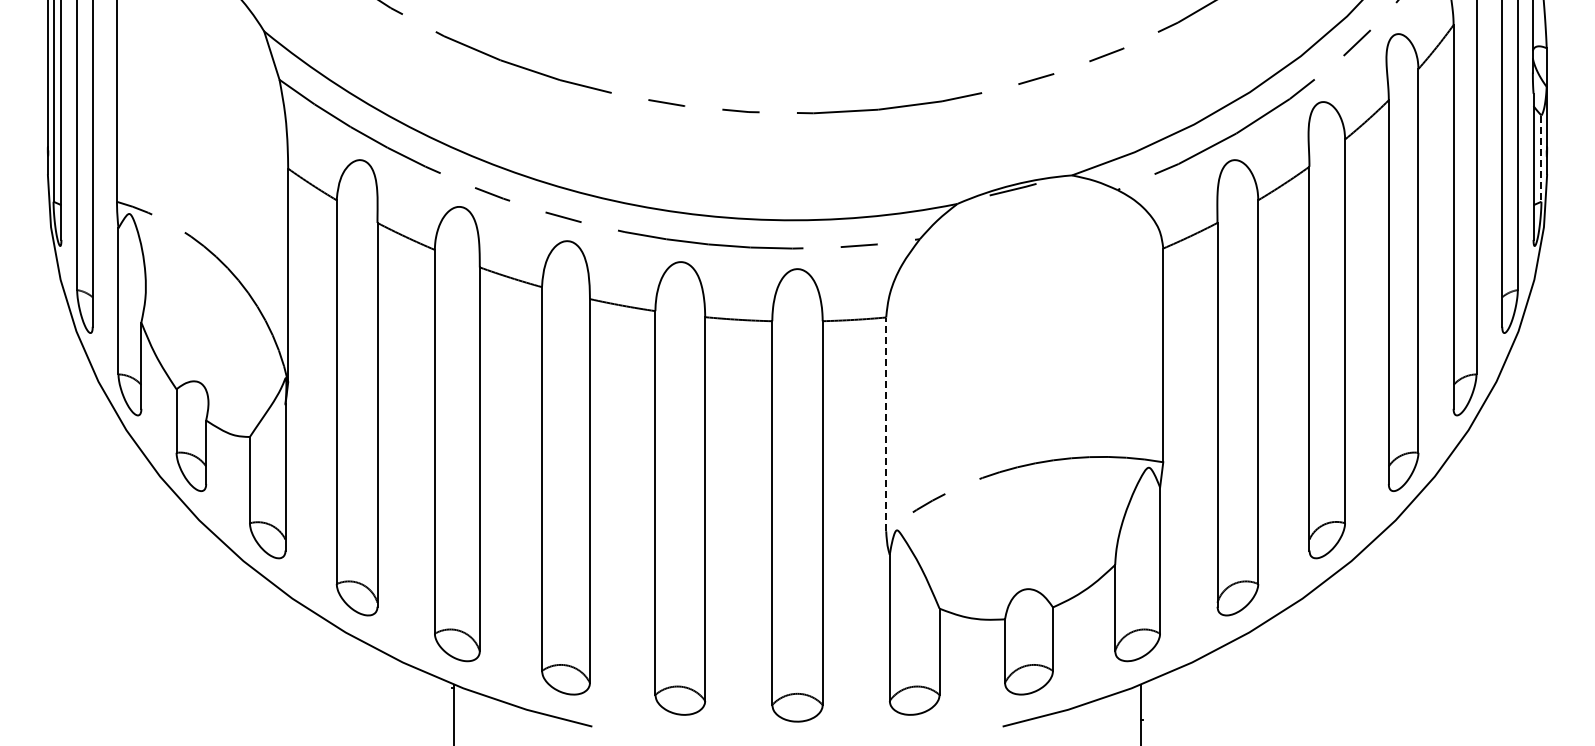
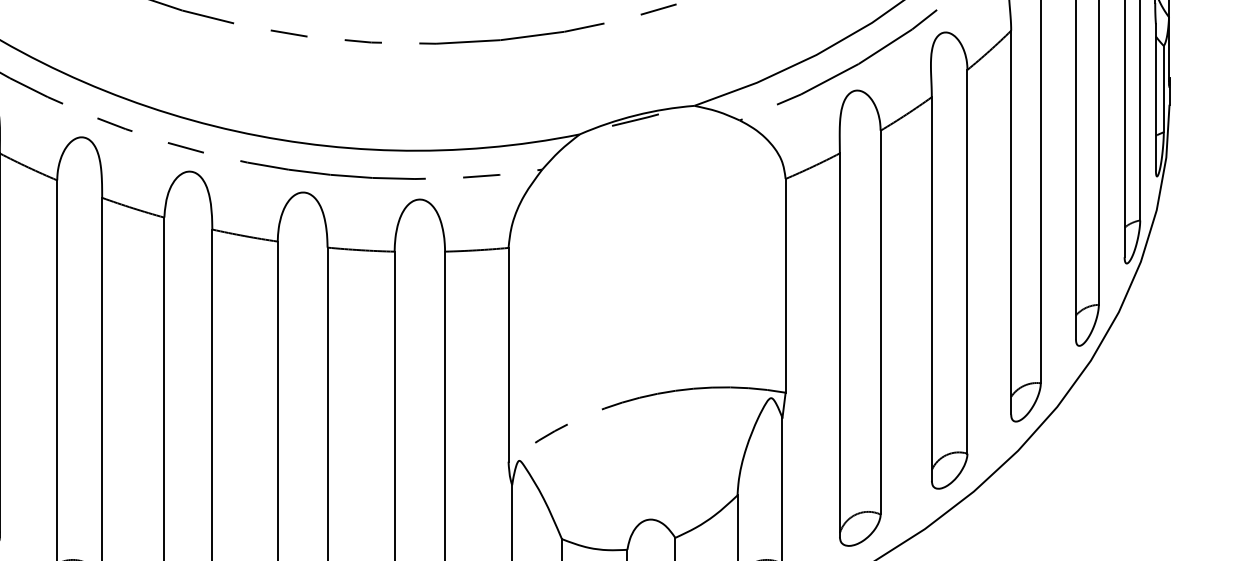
line: (1541, 159) -> (1163, 89), dashed -> solid
line: (886, 424) -> (508, 354), dashed -> solid

